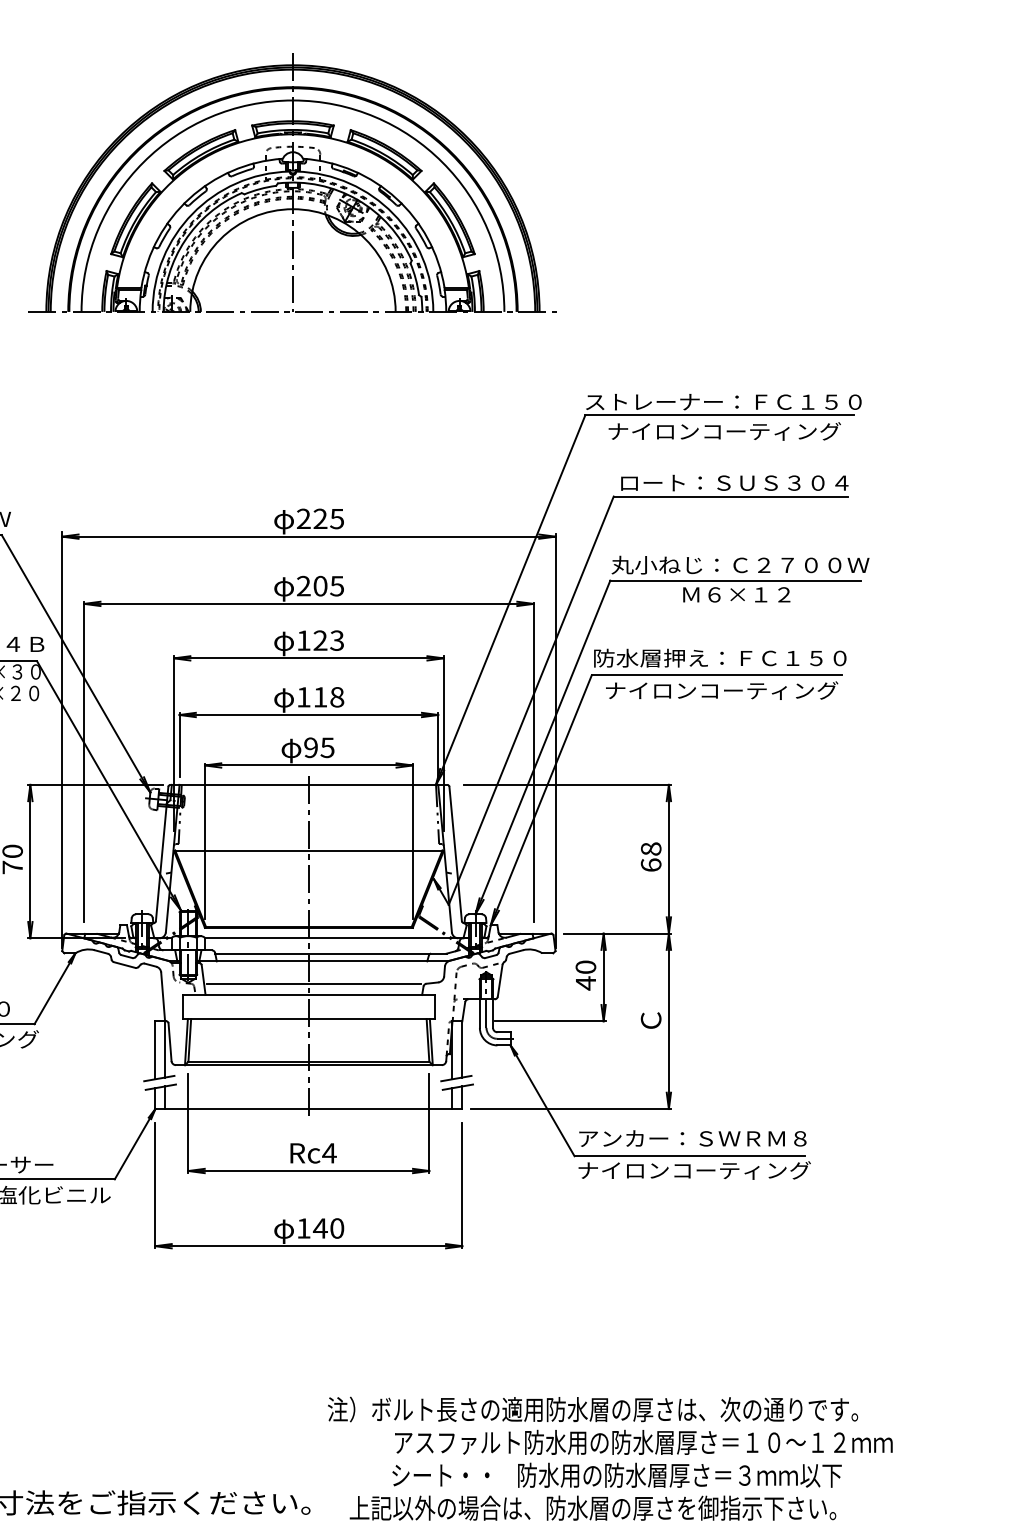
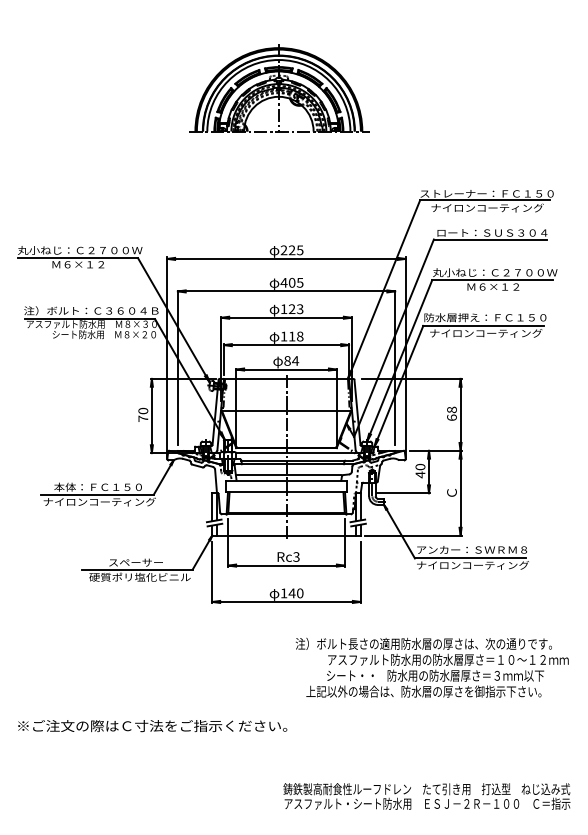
part: (292, 182) -> (278, 87), size x0.7
text: (302, 585) -> (283, 282), 205 -> 405
text: (319, 746) -> (291, 360), 95 -> 84
text: (329, 1152) -> (296, 556), Rc4 -> Rc3
text: (608, 1458) -> (431, 667), moved

